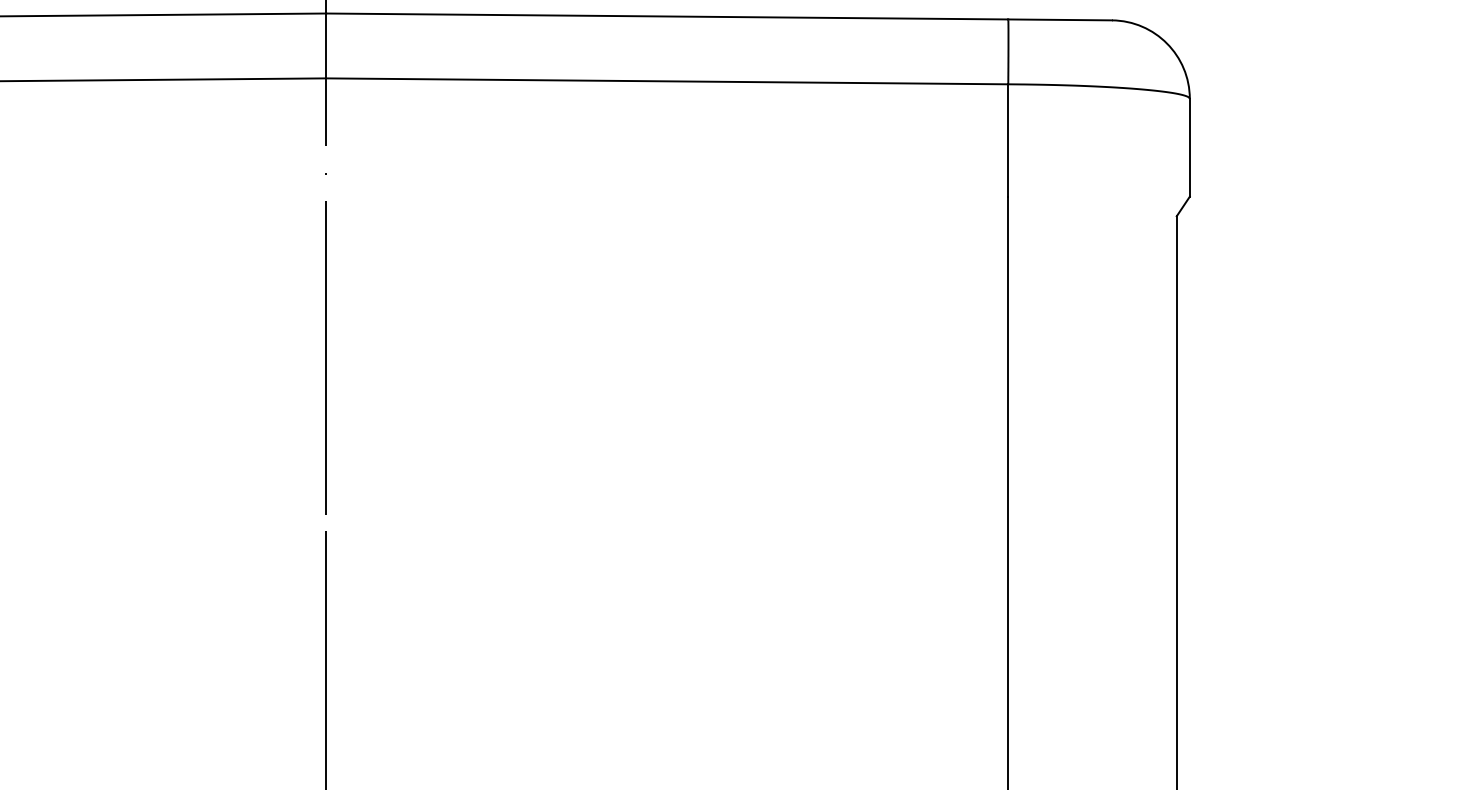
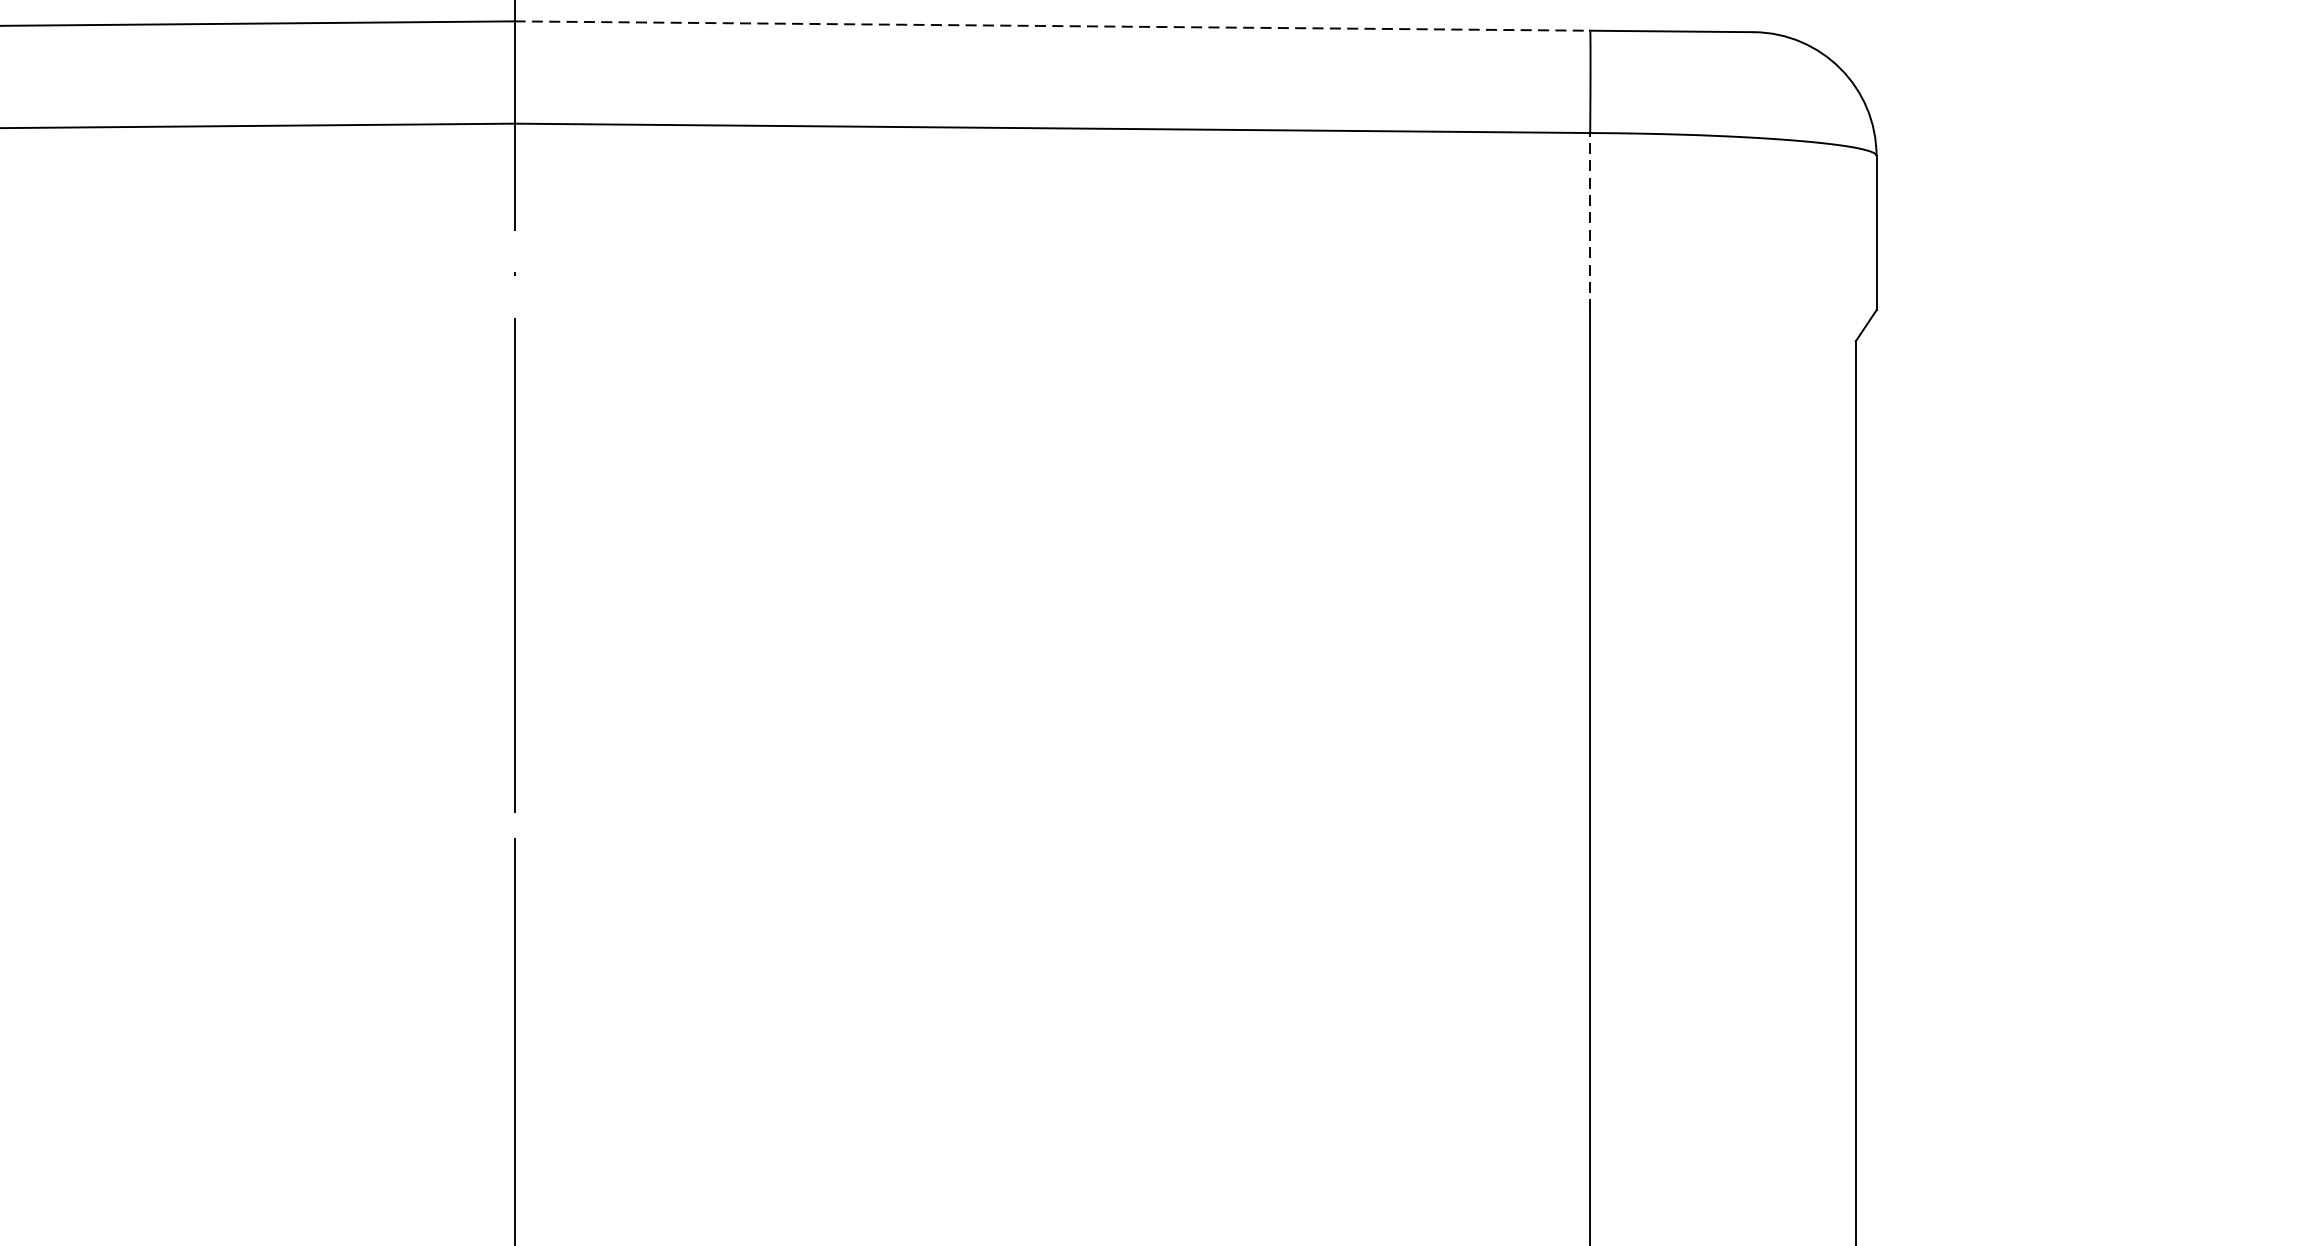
line: (667, 16) -> (1052, 26), solid -> dashed
line: (1008, 140) -> (1590, 221), solid -> dashed

